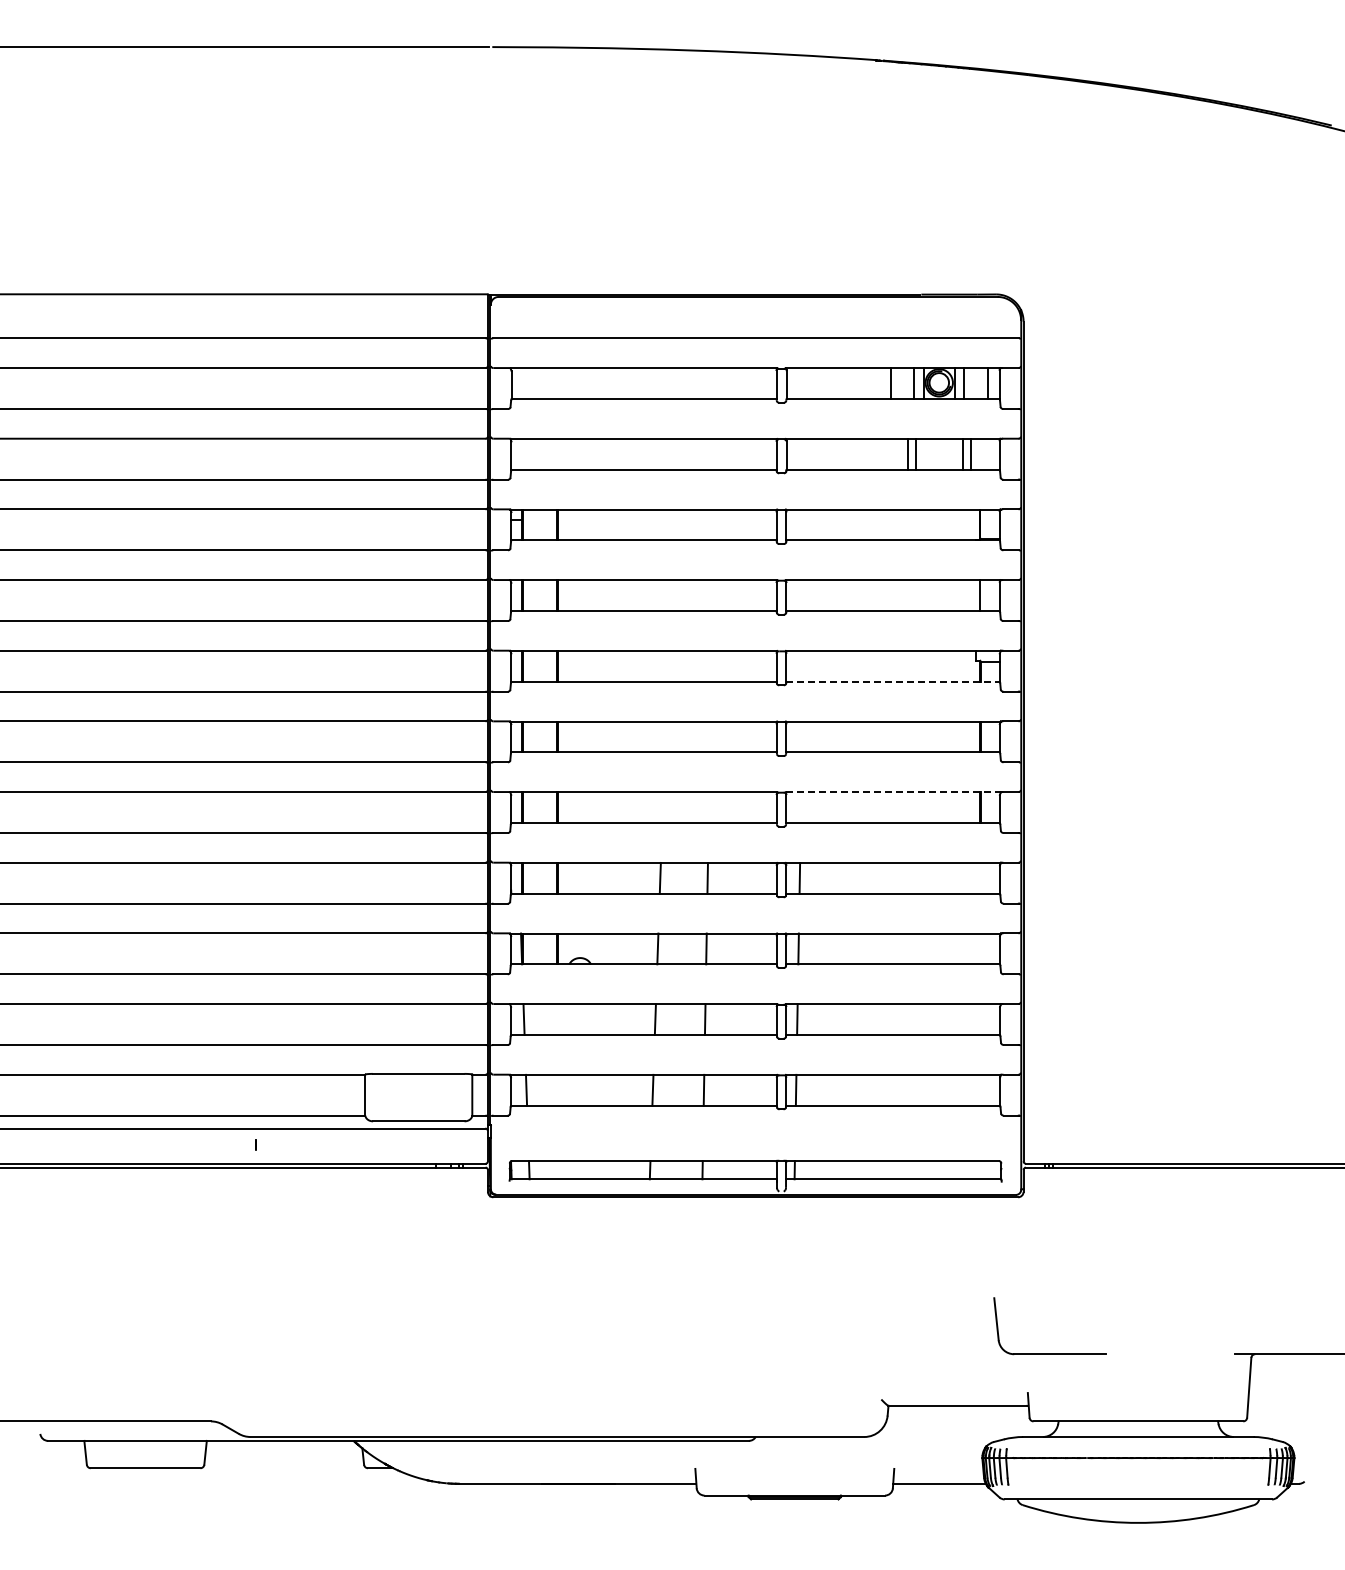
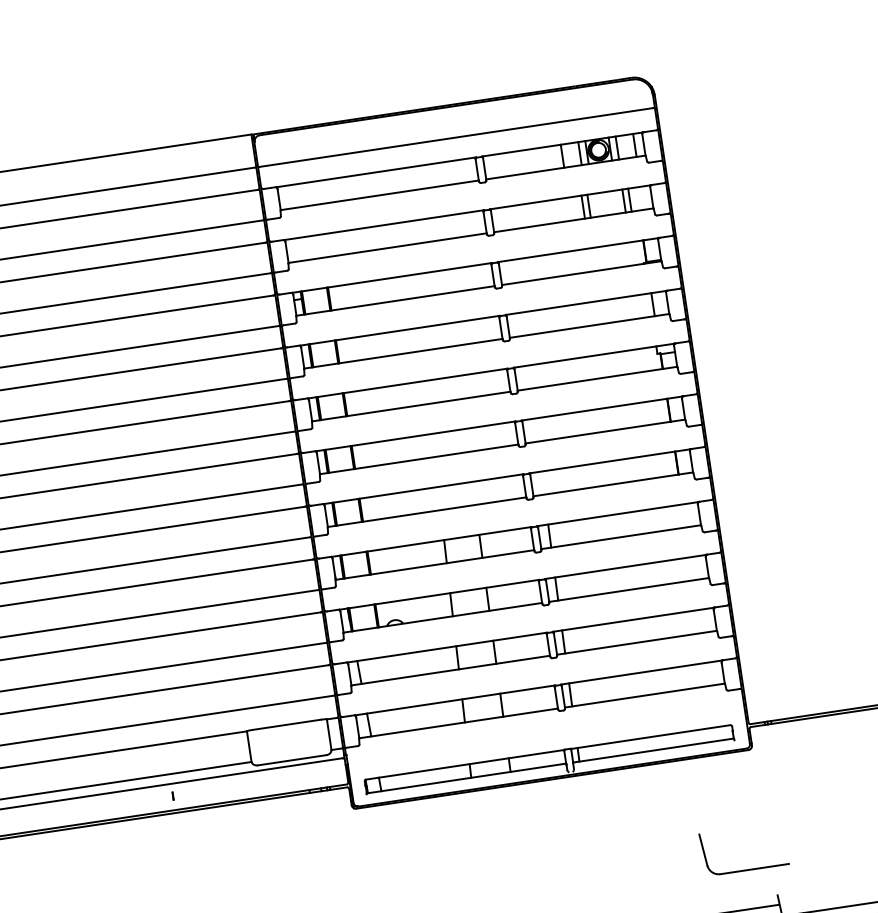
line: (893, 681) -> (597, 378), dashed -> solid
line: (893, 792) -> (610, 461), dashed -> solid
part: (1049, 1353) -> (746, 869), moved

